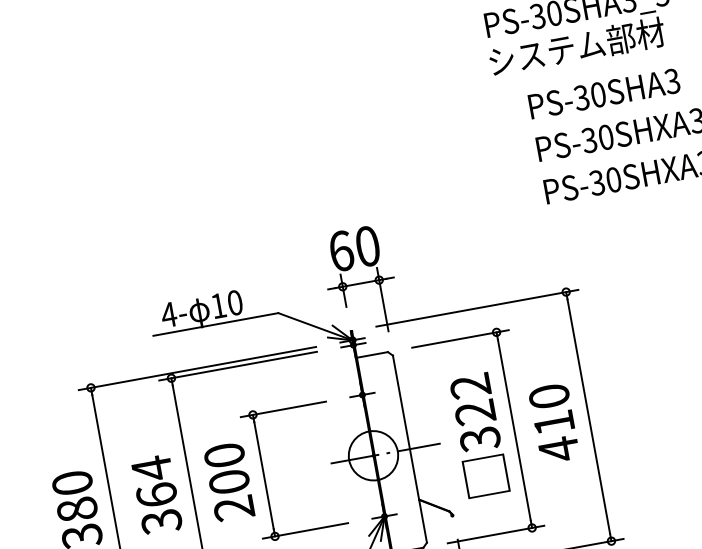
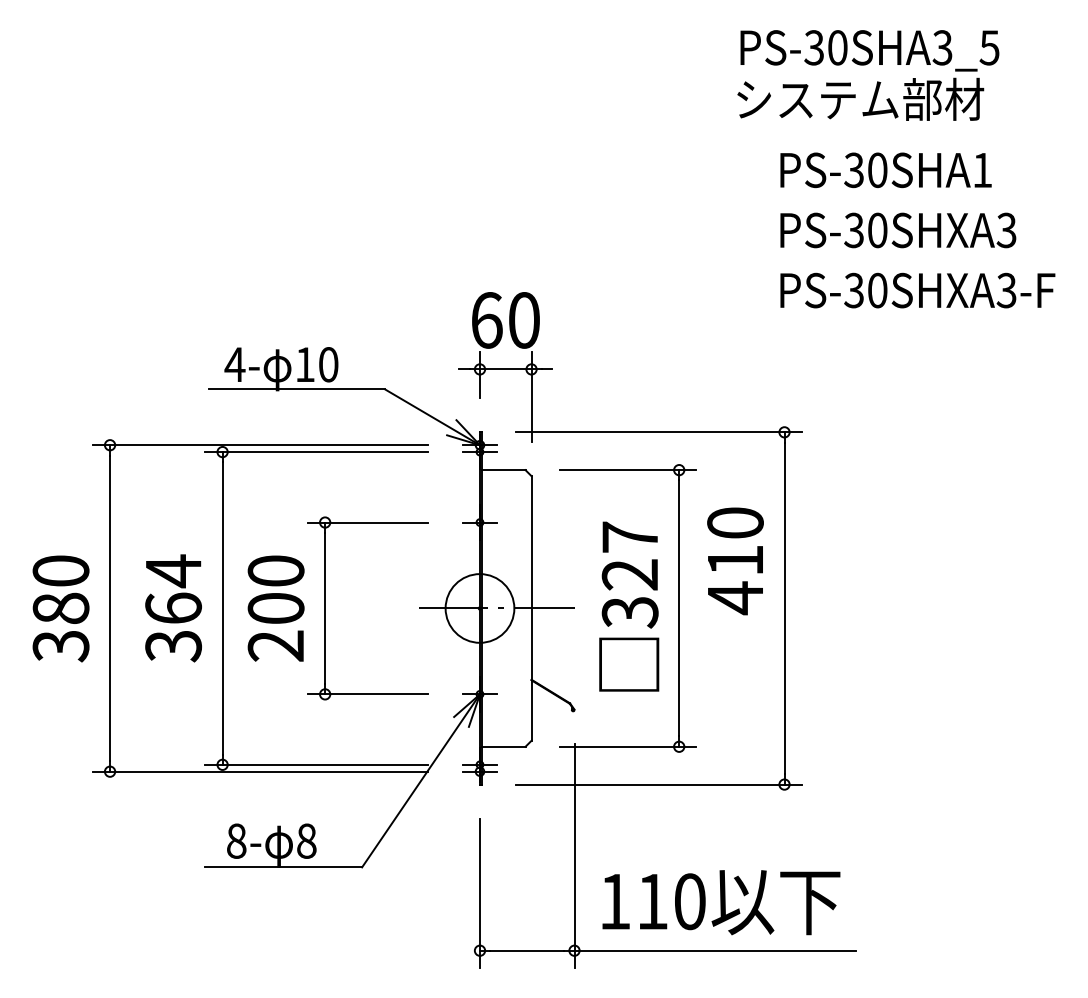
text: (672, 81) -> (982, 170), PS-30SHA3 -> PS-30SHA1
text: (469, 385) -> (629, 536), 322 -> 327
text: (554, 423) -> (735, 561), moved

